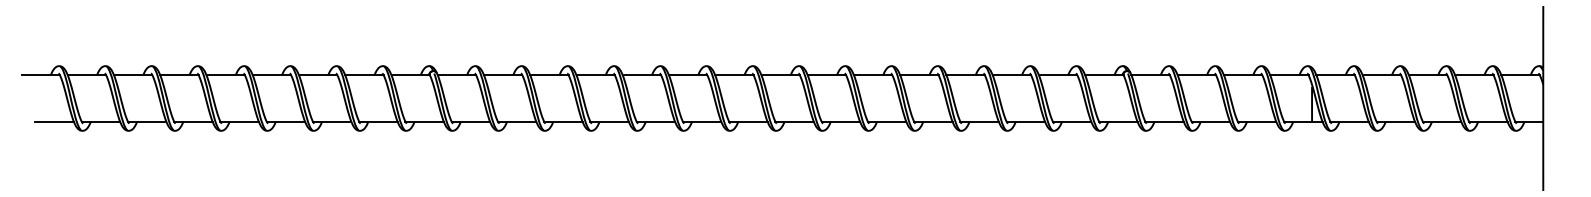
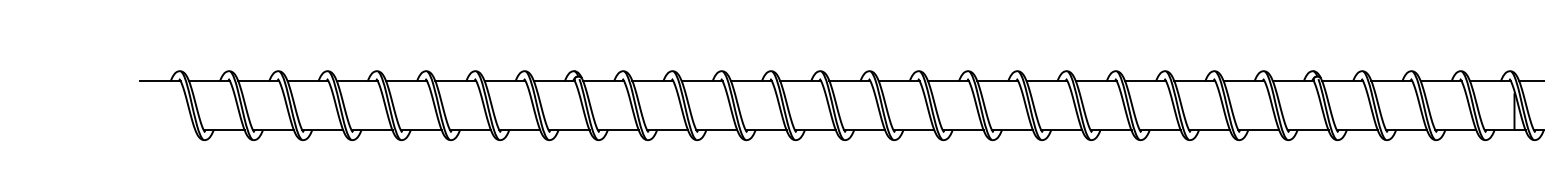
line: (54, 121) -> (174, 130), removed

